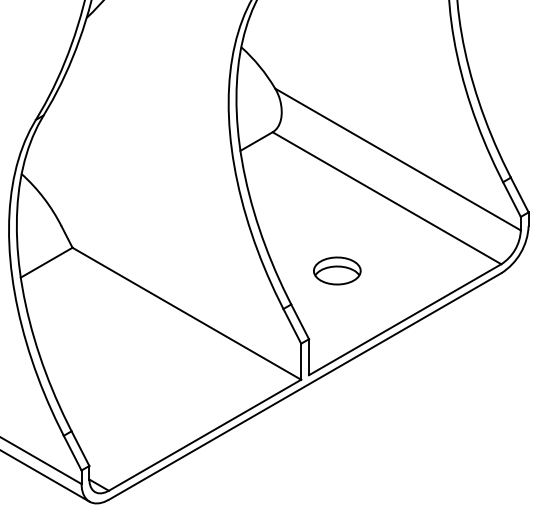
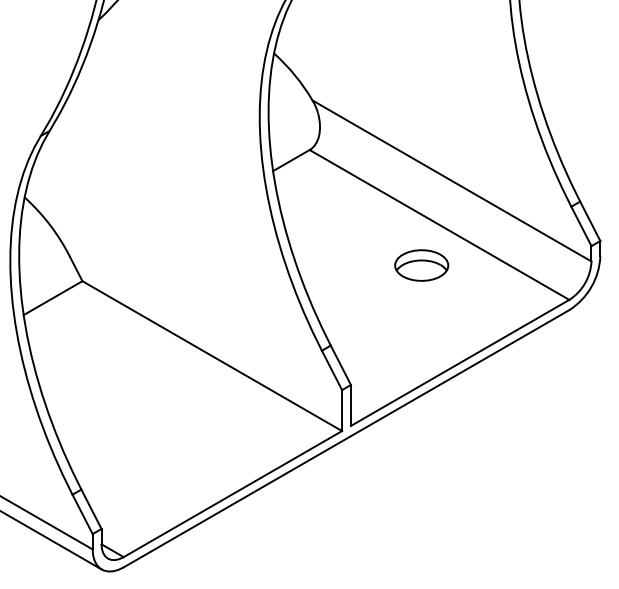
part: (337, 270) -> (421, 264), moved

